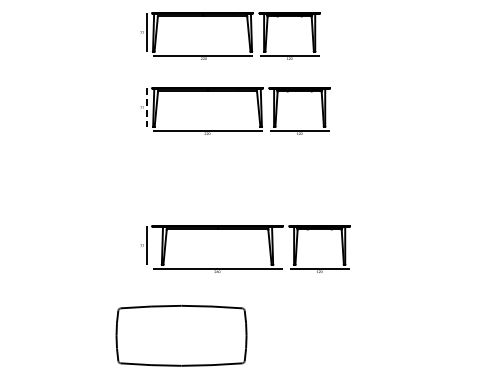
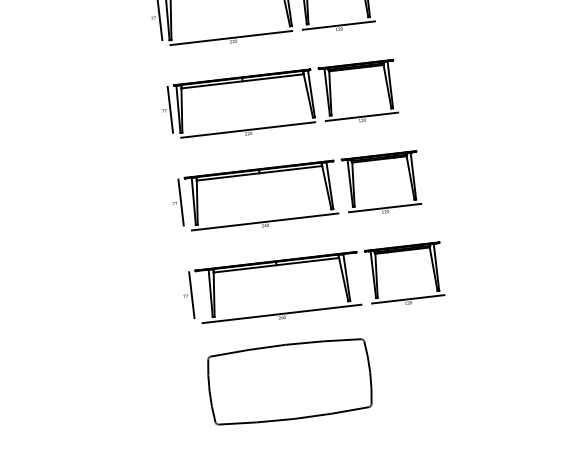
line: (147, 107) -> (170, 109), dashed -> solid
part: (240, 166) -> (294, 169), added
part: (245, 229) -> (310, 261), moved
part: (181, 335) -> (289, 381), moved

